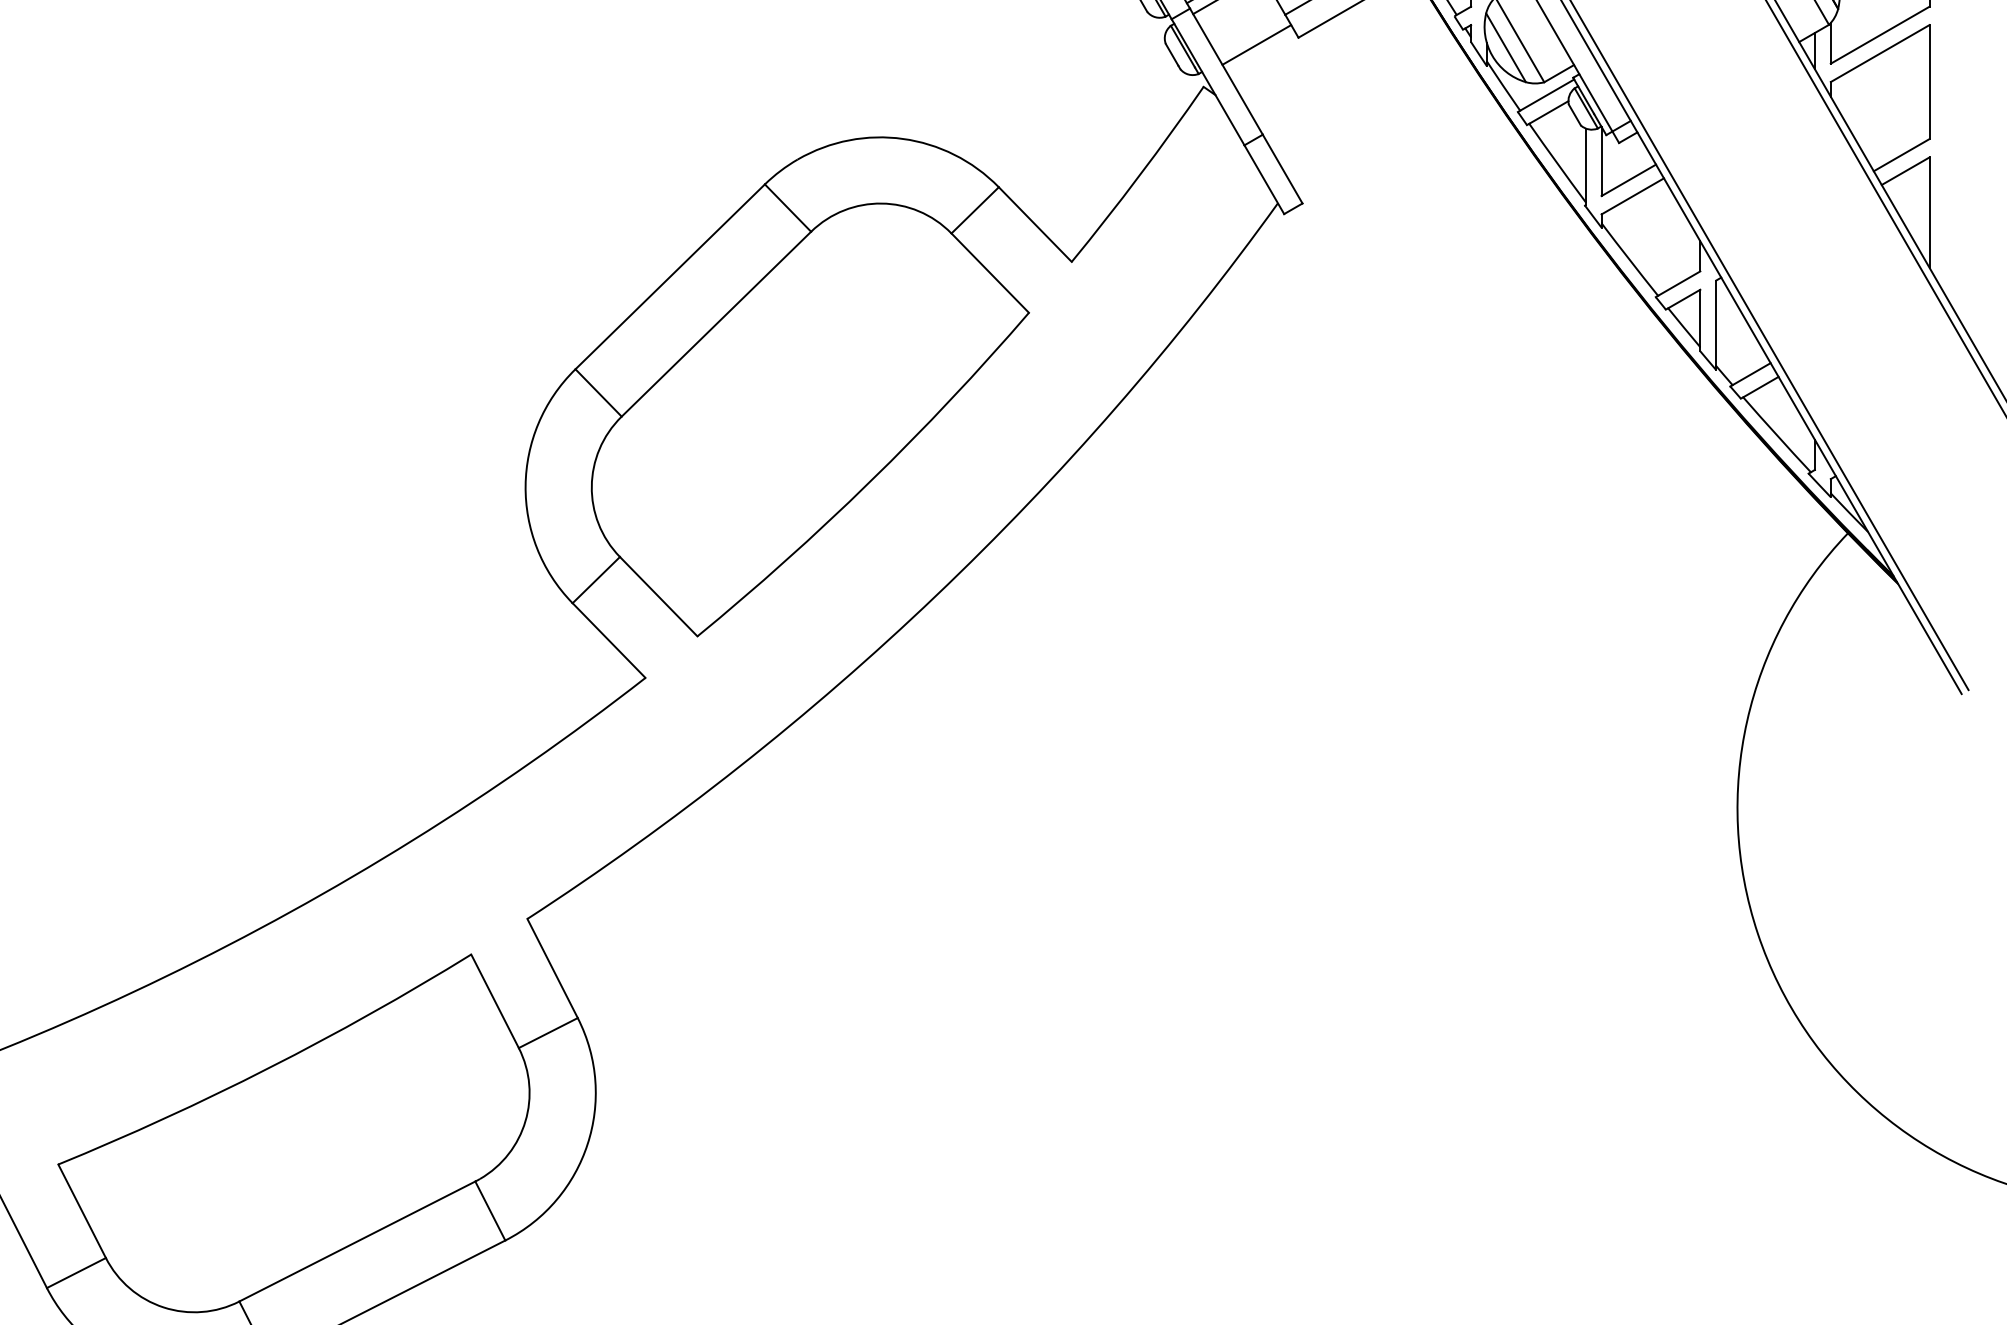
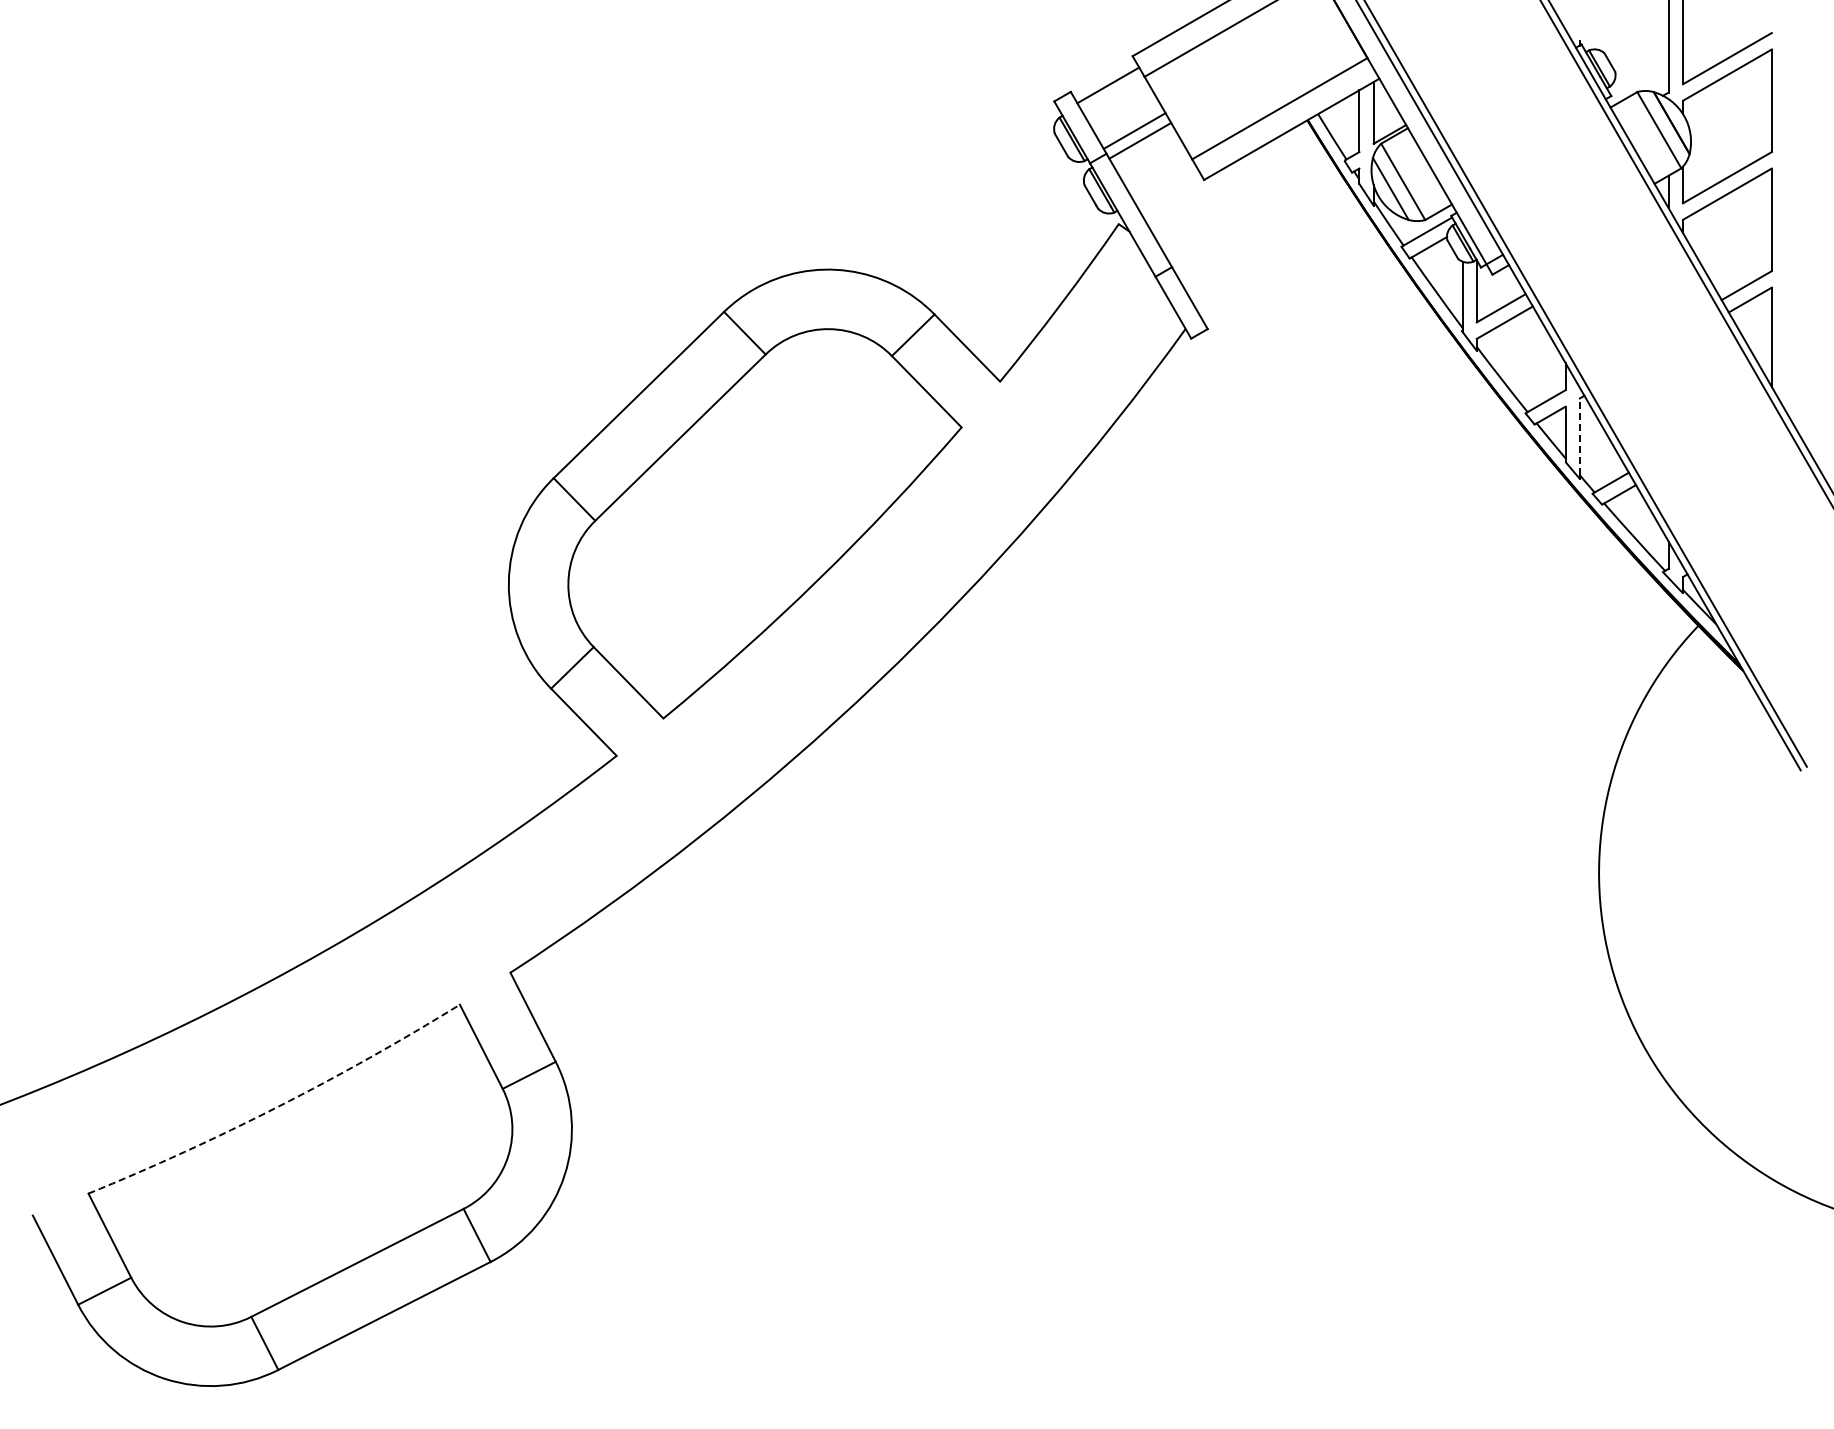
line: (1256, 44) -> (1166, 186), removed
line: (1715, 322) -> (1579, 436), solid -> dashed
arc: (269, 1067) -> (278, 1106), solid -> dashed

